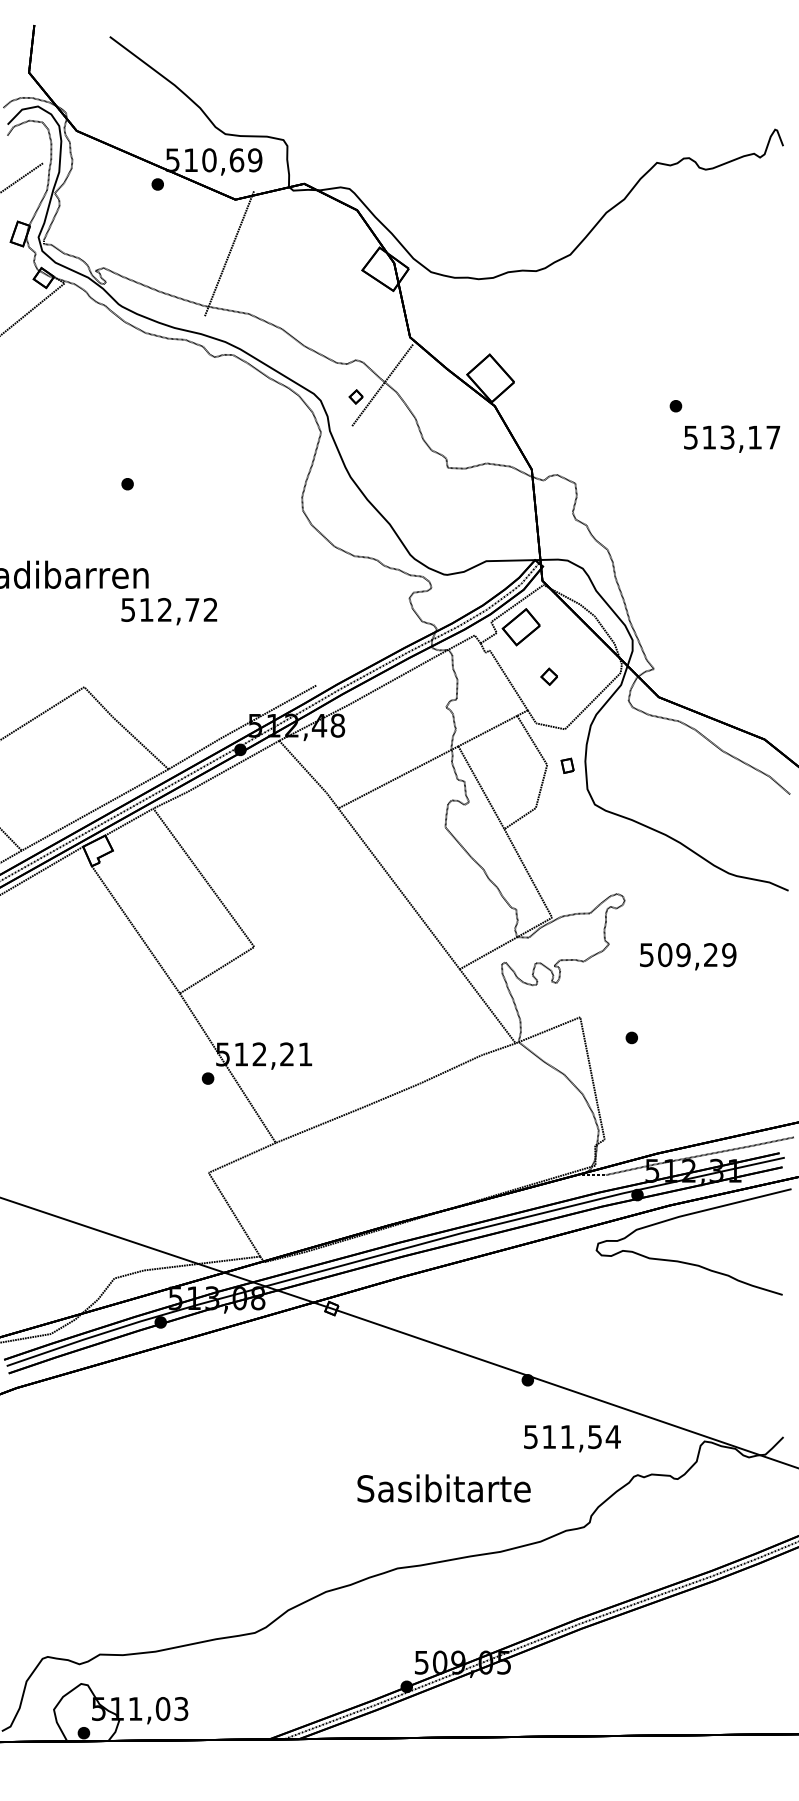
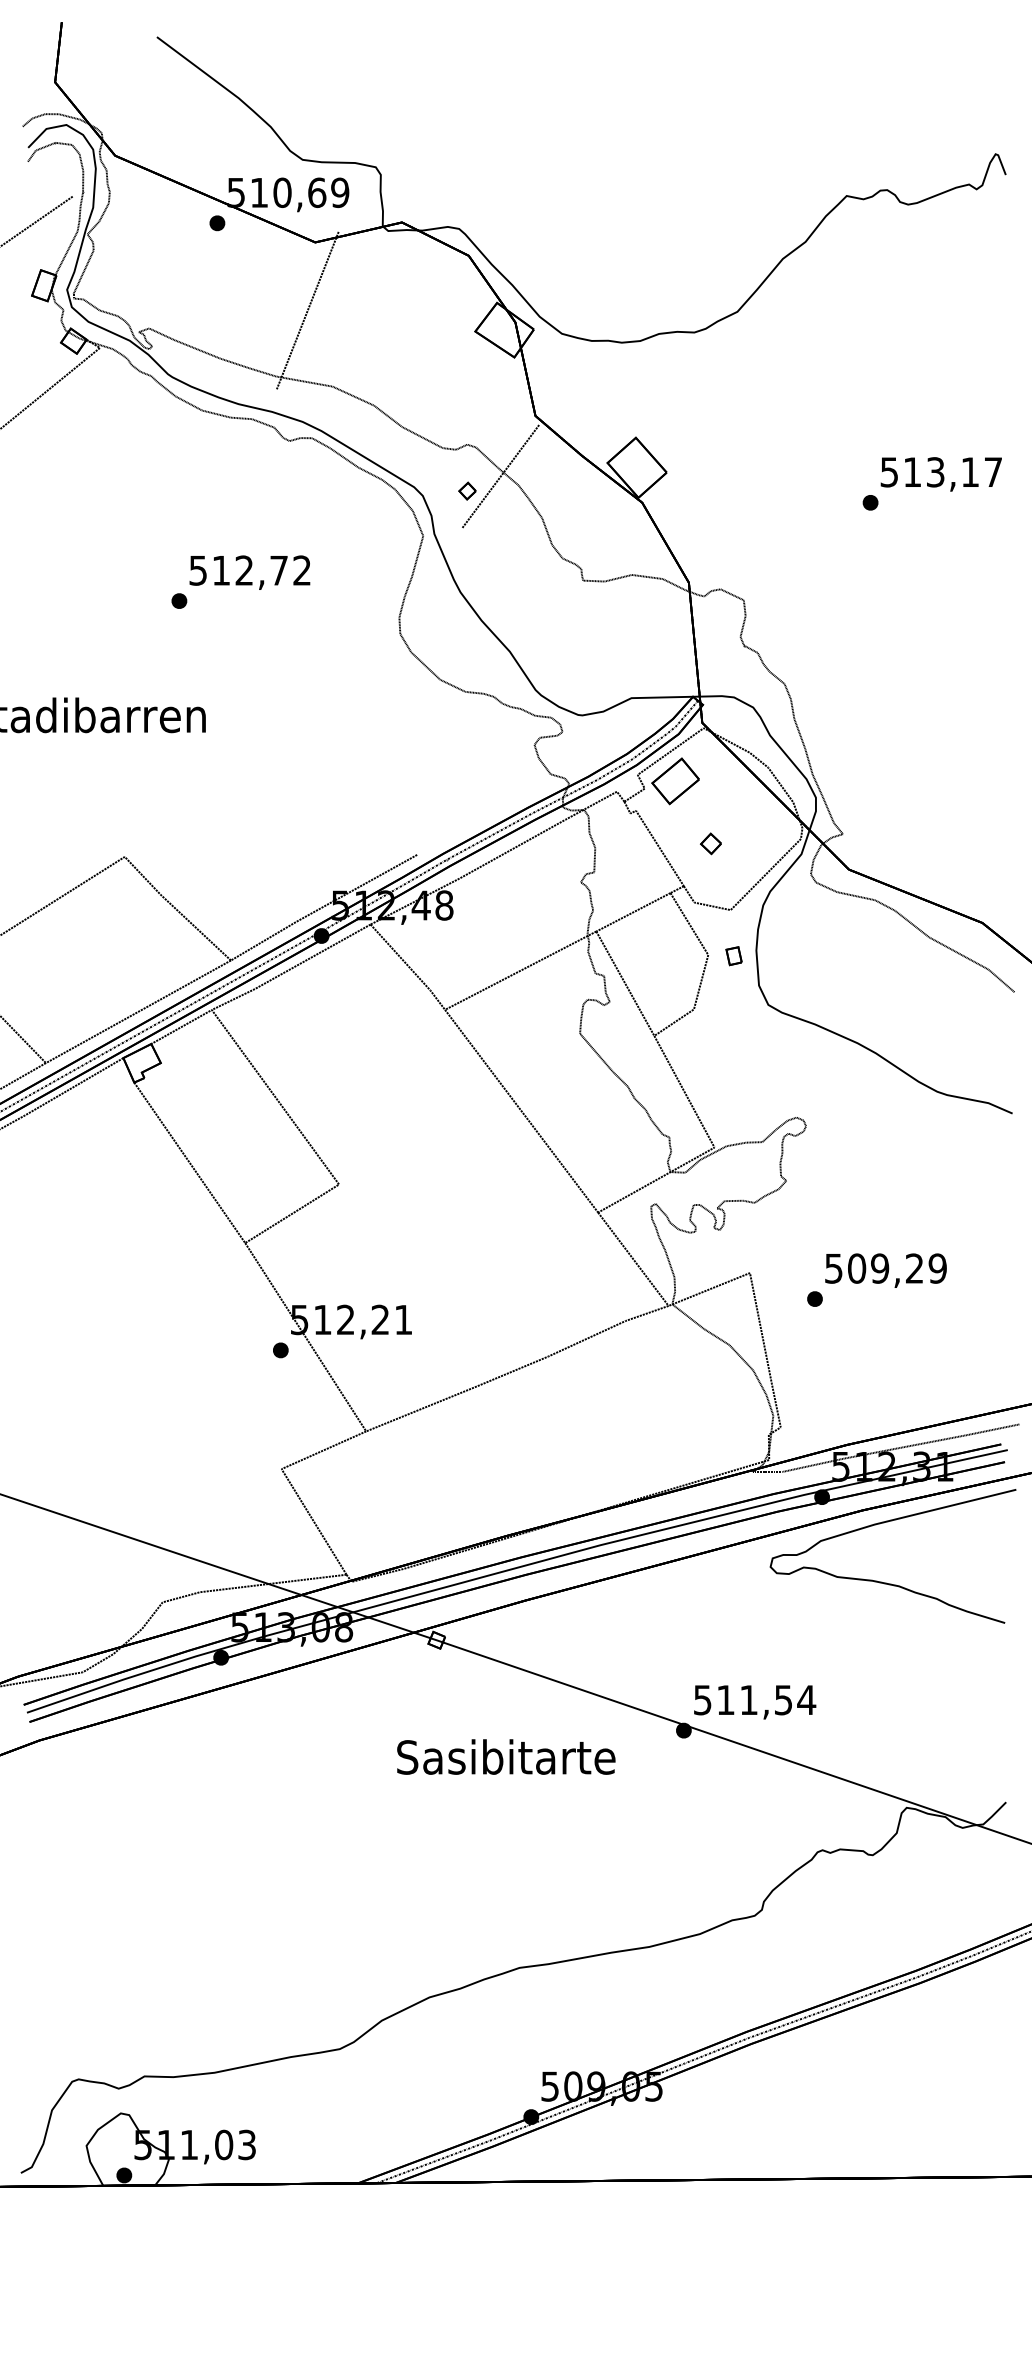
text: (731, 439) -> (940, 474), moved
text: (168, 611) -> (249, 572), moved
text: (687, 956) -> (885, 1270), moved
text: (572, 1438) -> (755, 1702), moved
text: (444, 1488) -> (506, 1756), moved

